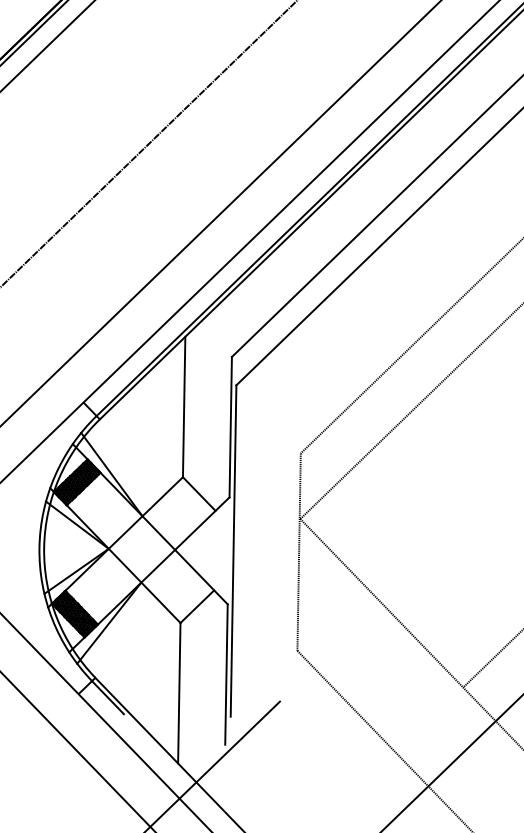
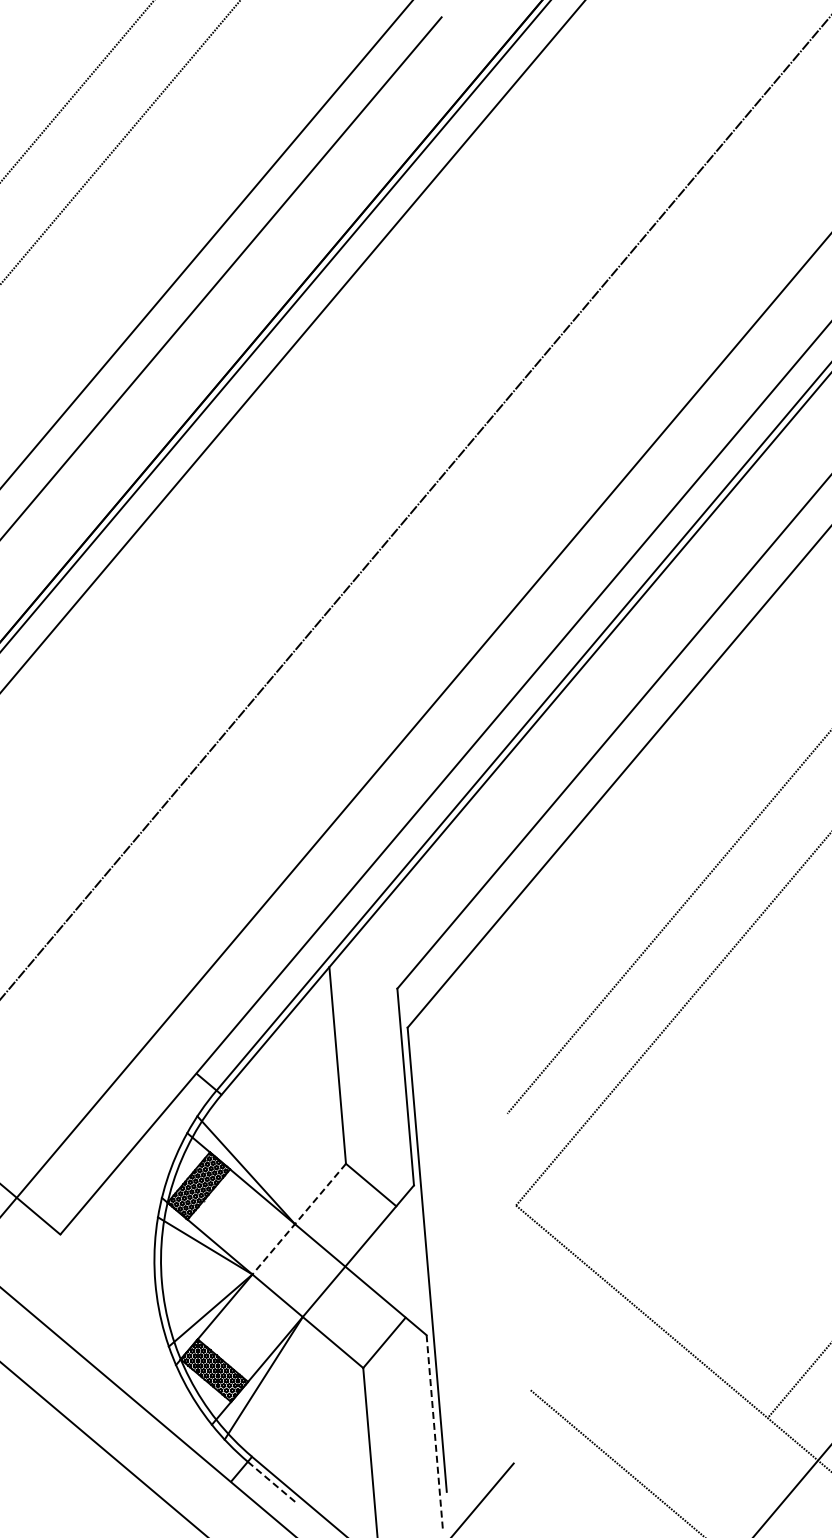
line: (145, 513) -> (298, 1219), solid -> dashed
line: (298, 551) -> (518, 1251), removed
line: (226, 674) -> (434, 1433), solid -> dashed
line: (108, 698) -> (273, 1483), solid -> dashed

